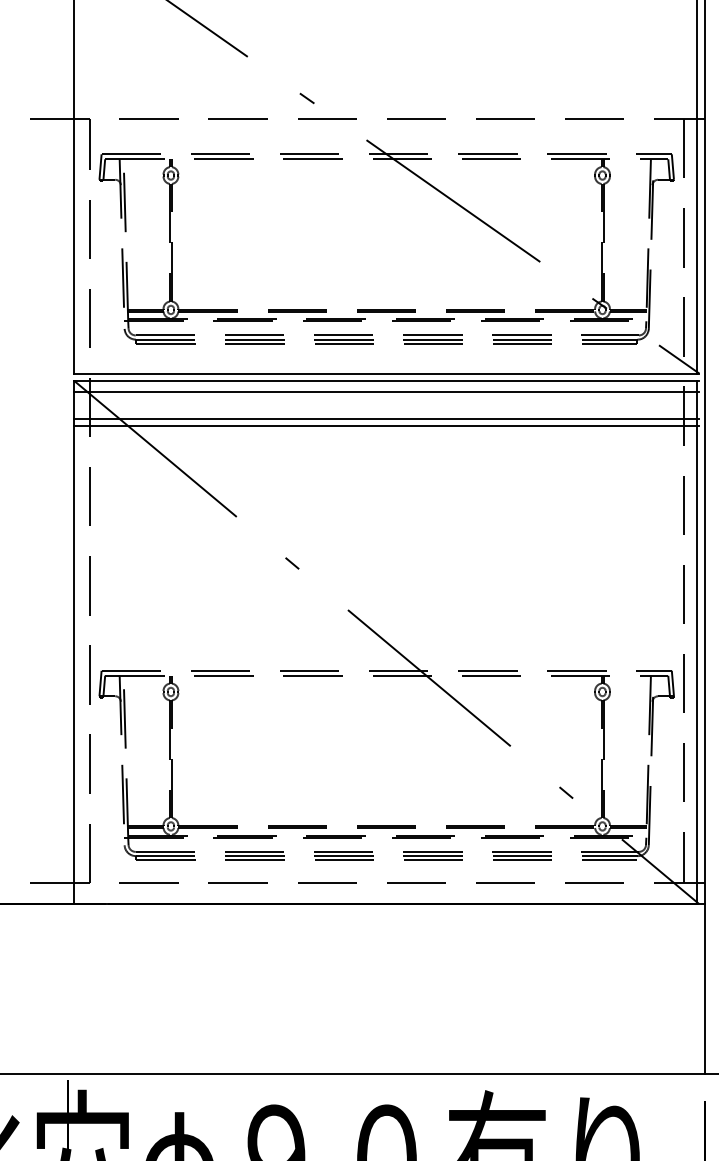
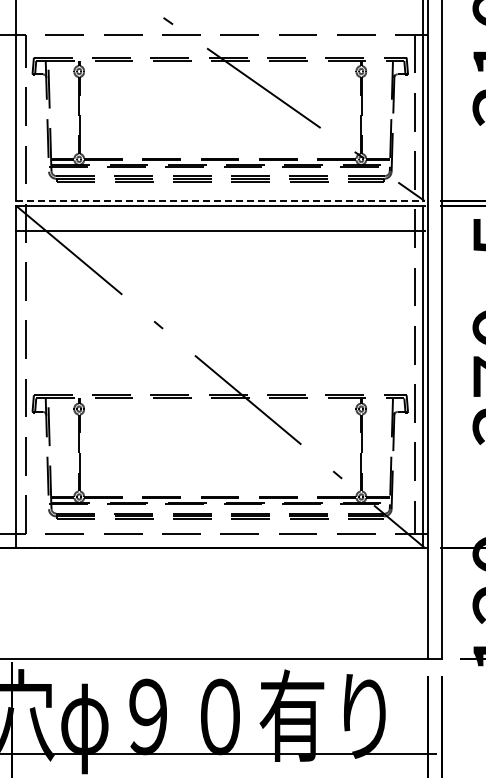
line: (387, 374) -> (220, 201), solid -> dashed
line: (385, 392) -> (219, 213), removed
line: (385, 426) -> (219, 235), removed

